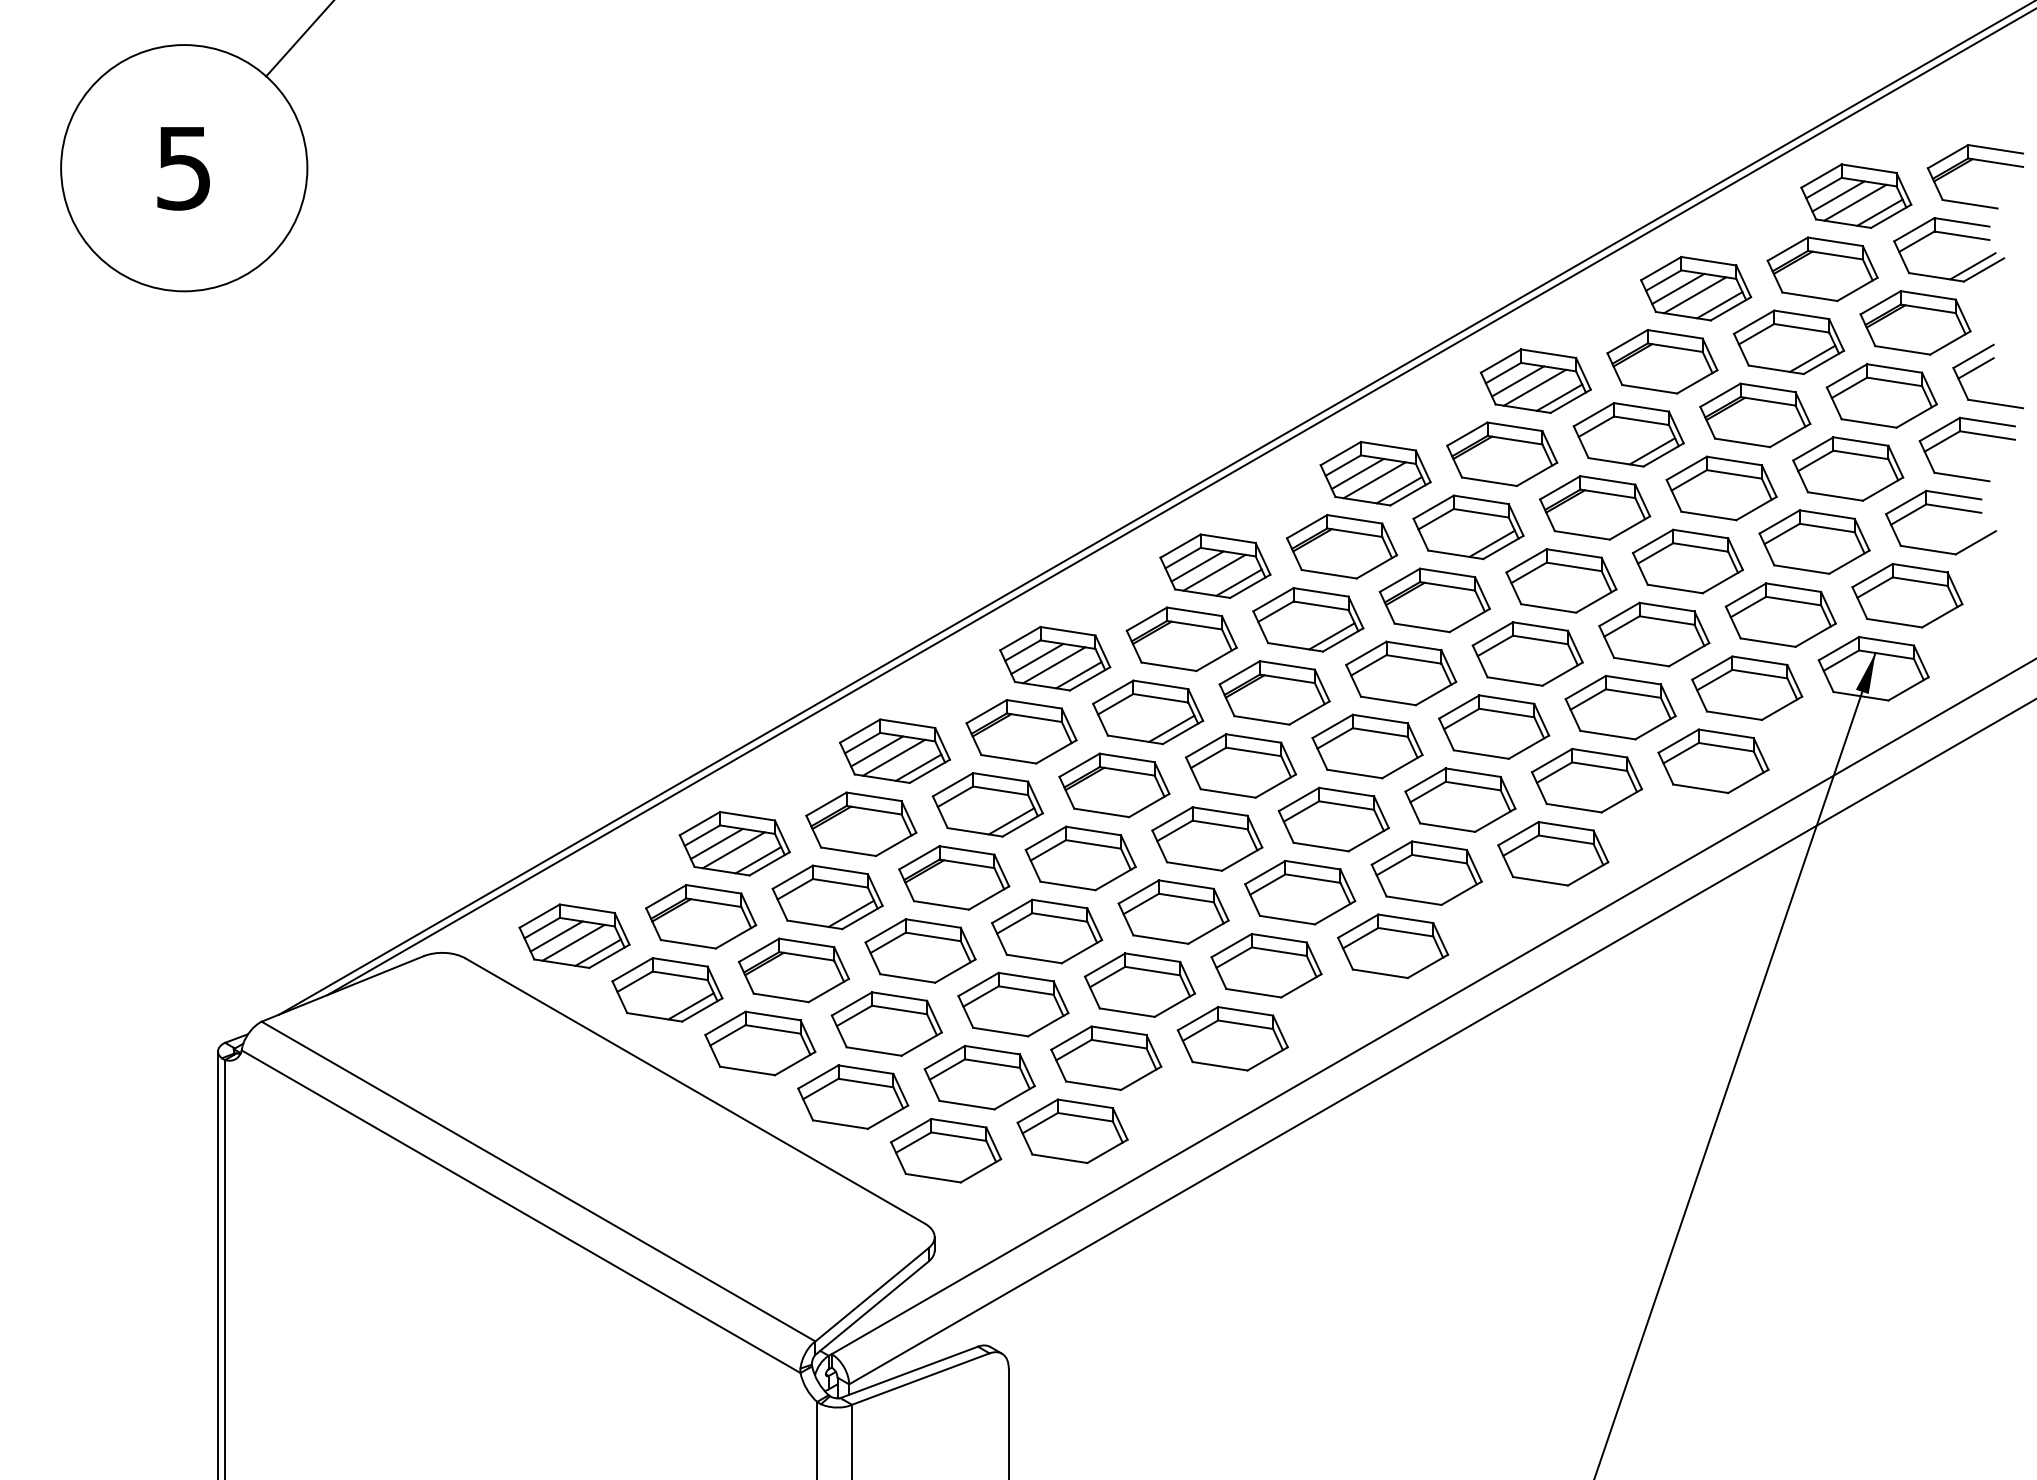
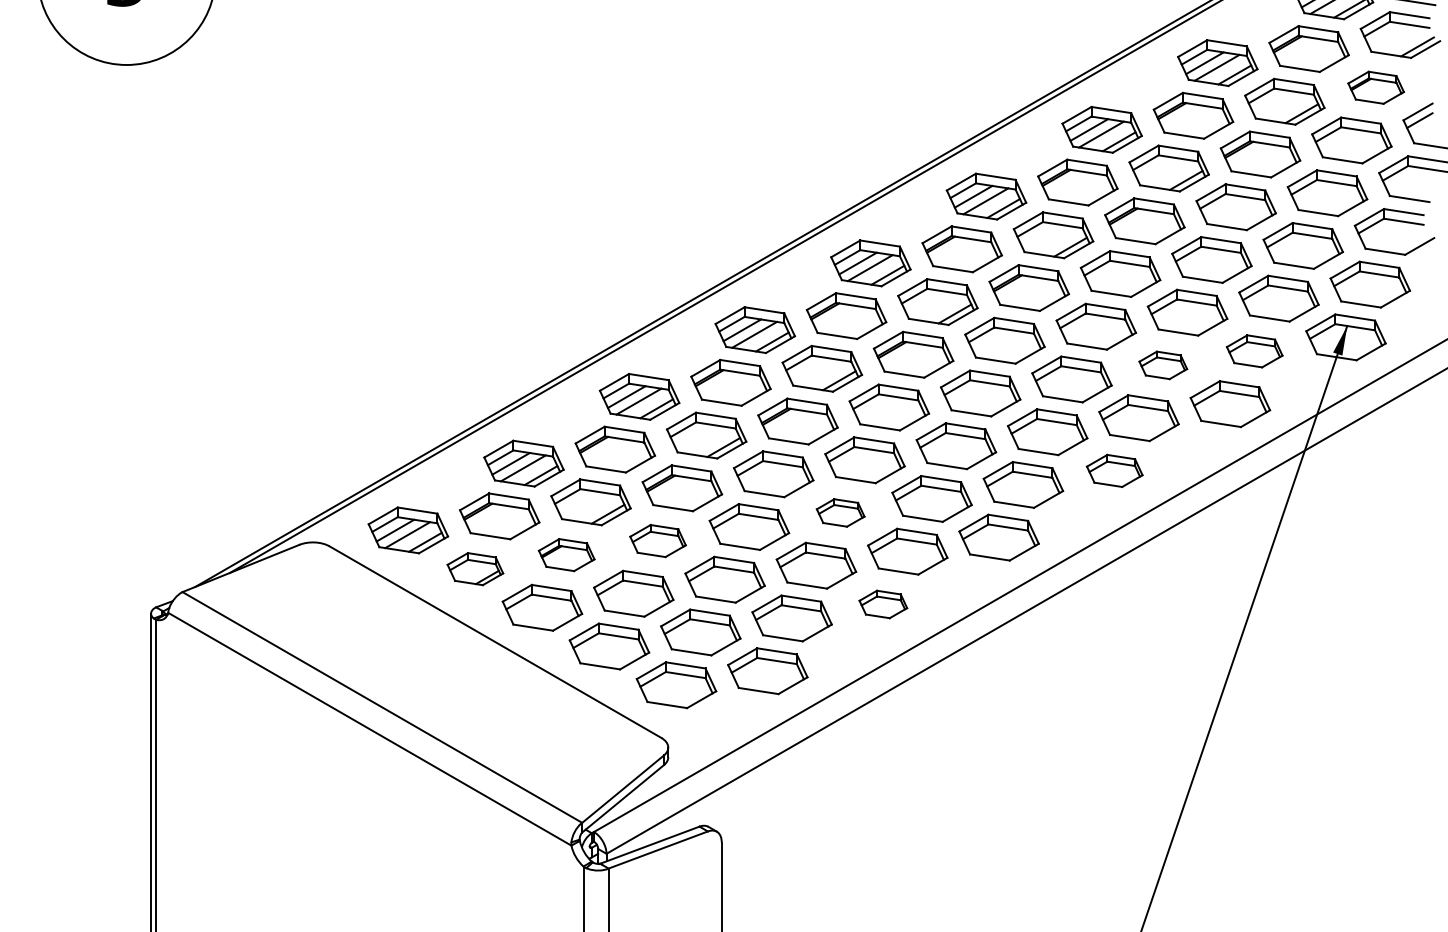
part: (1915, 322) -> (1376, 87), size x0.7
part: (1747, 687) -> (1254, 350), size x0.7
part: (1620, 707) -> (1163, 365), size x0.6
part: (1553, 853) -> (1114, 470), size x0.7
part: (1173, 911) -> (840, 512), size x0.6
part: (920, 950) -> (658, 540), size x0.7
part: (793, 970) -> (566, 555), size x0.7
part: (667, 989) -> (475, 568), size x0.7
part: (1232, 1038) -> (883, 604), size x0.6

